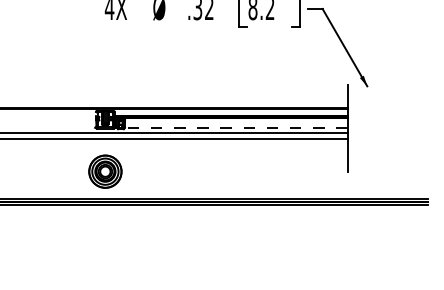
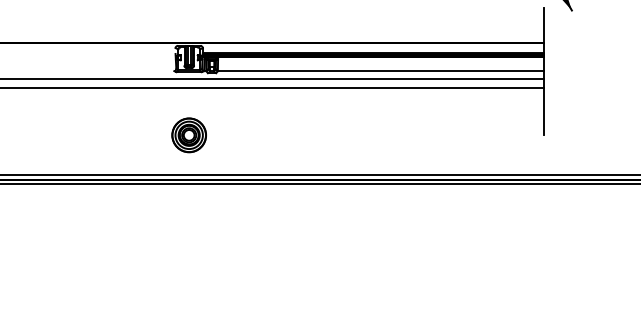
line: (235, 127) -> (379, 70), dashed -> solid
part: (104, 171) -> (188, 134), size x0.71

